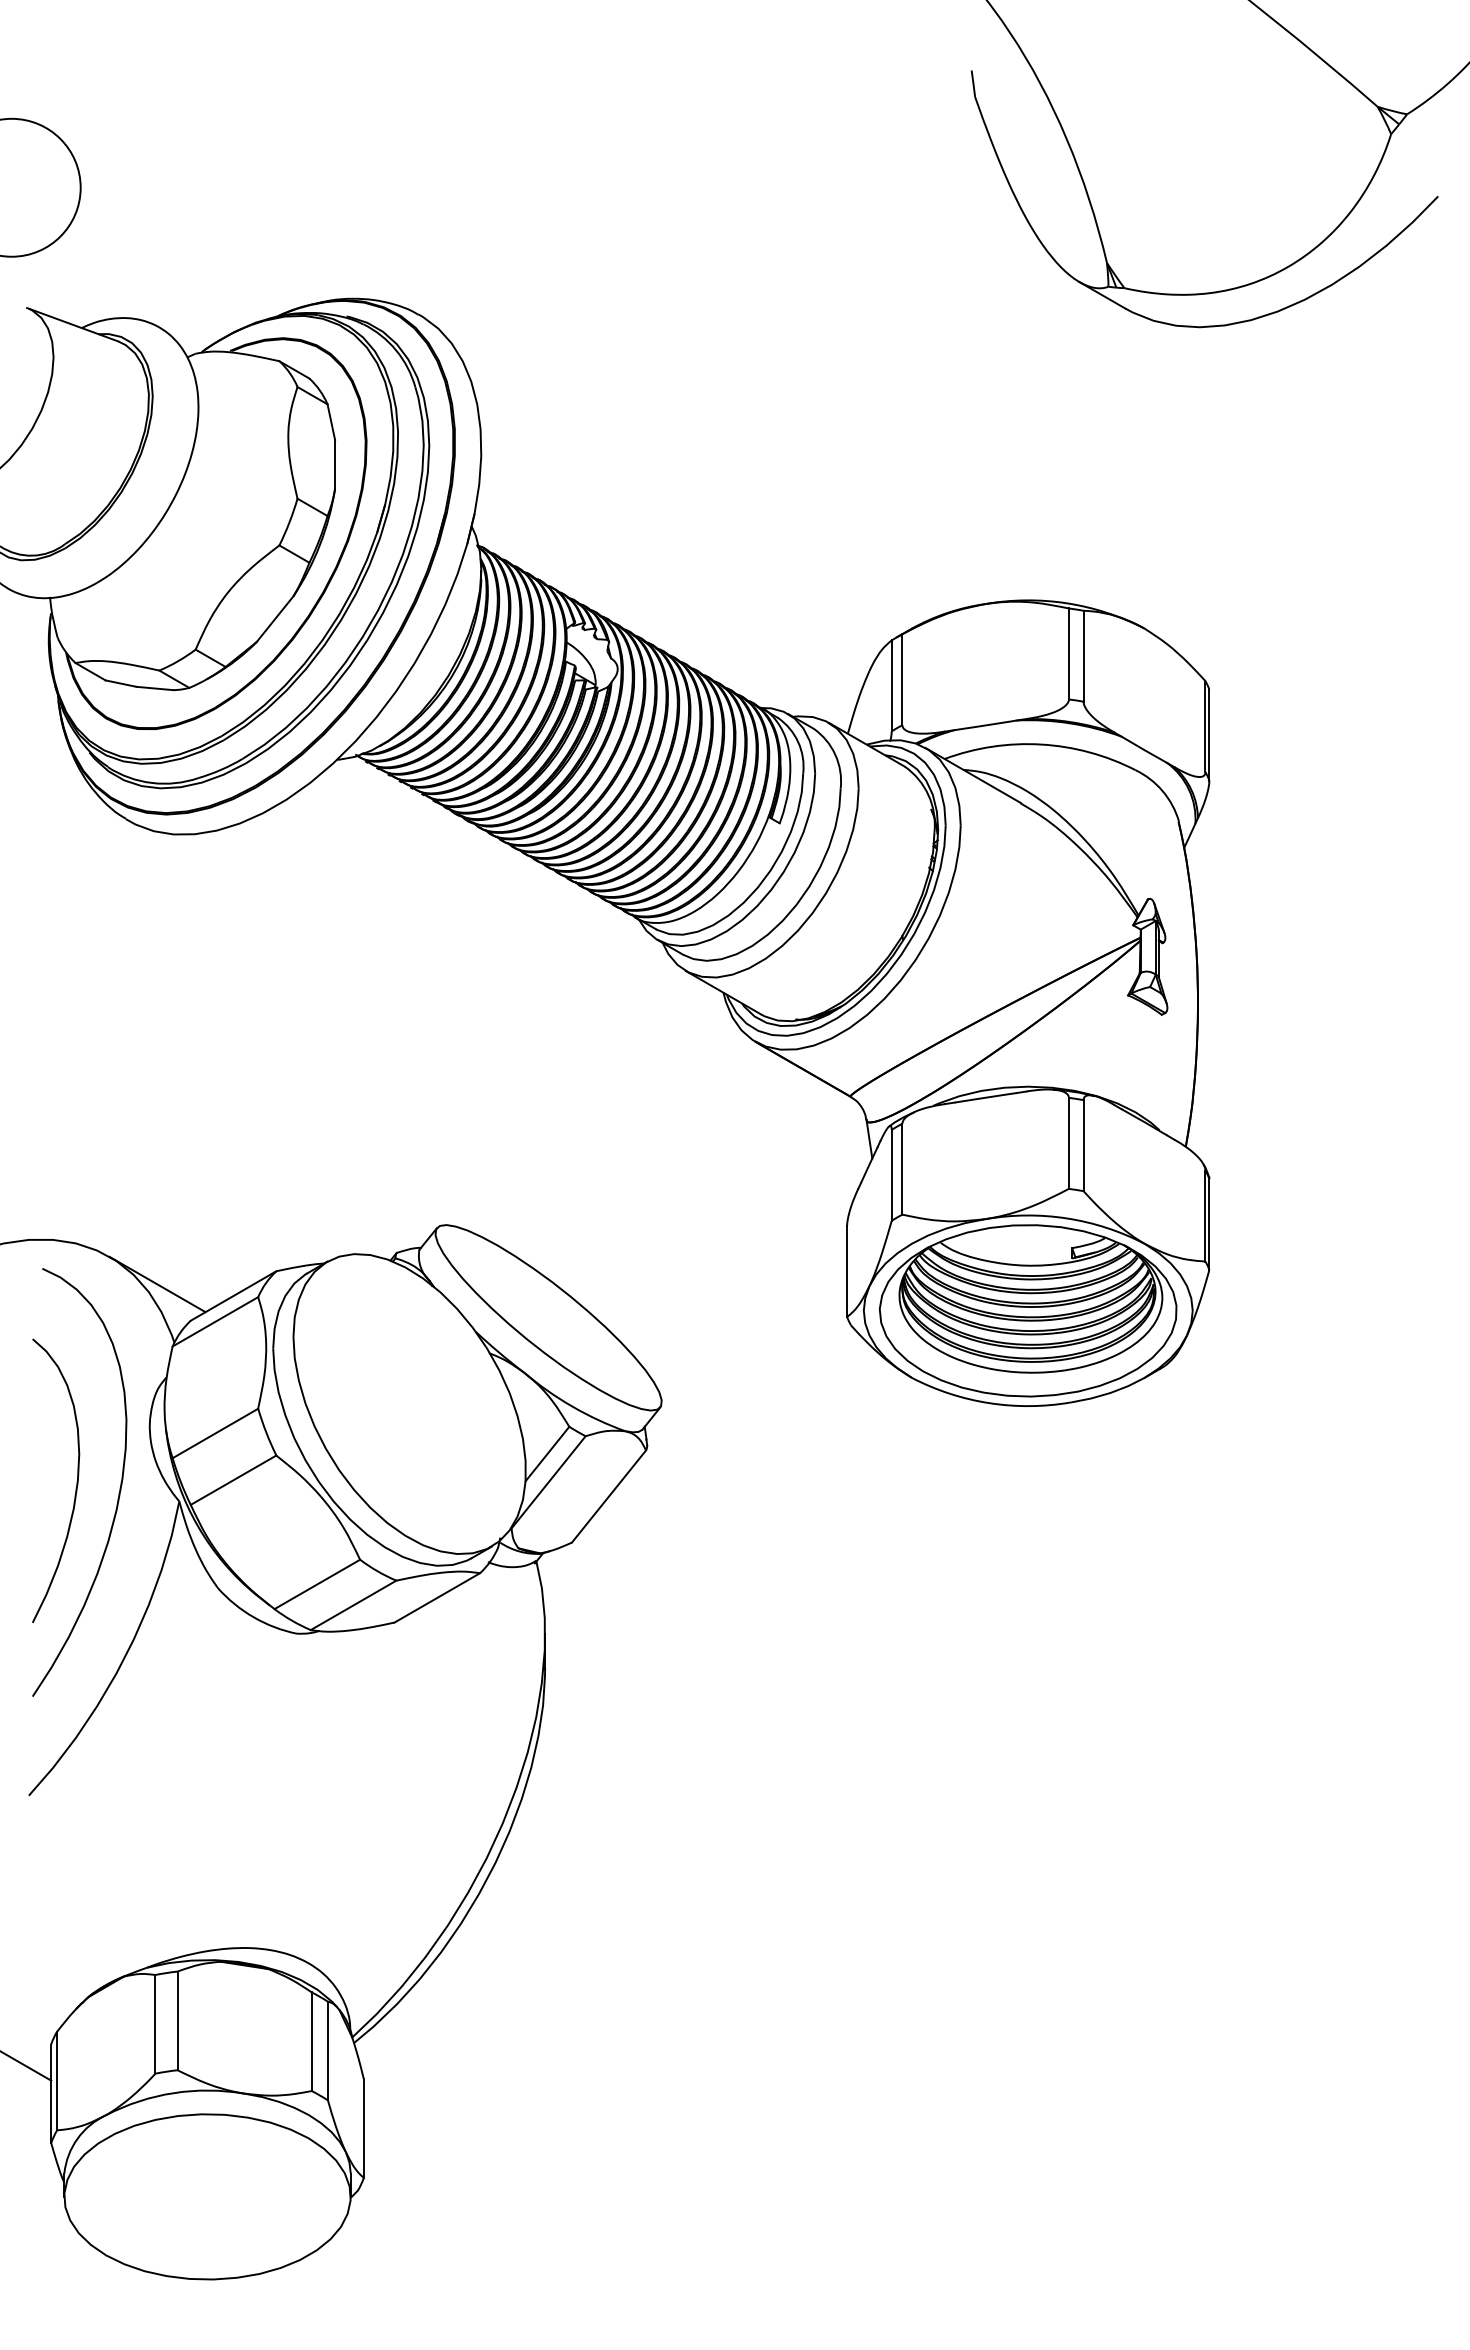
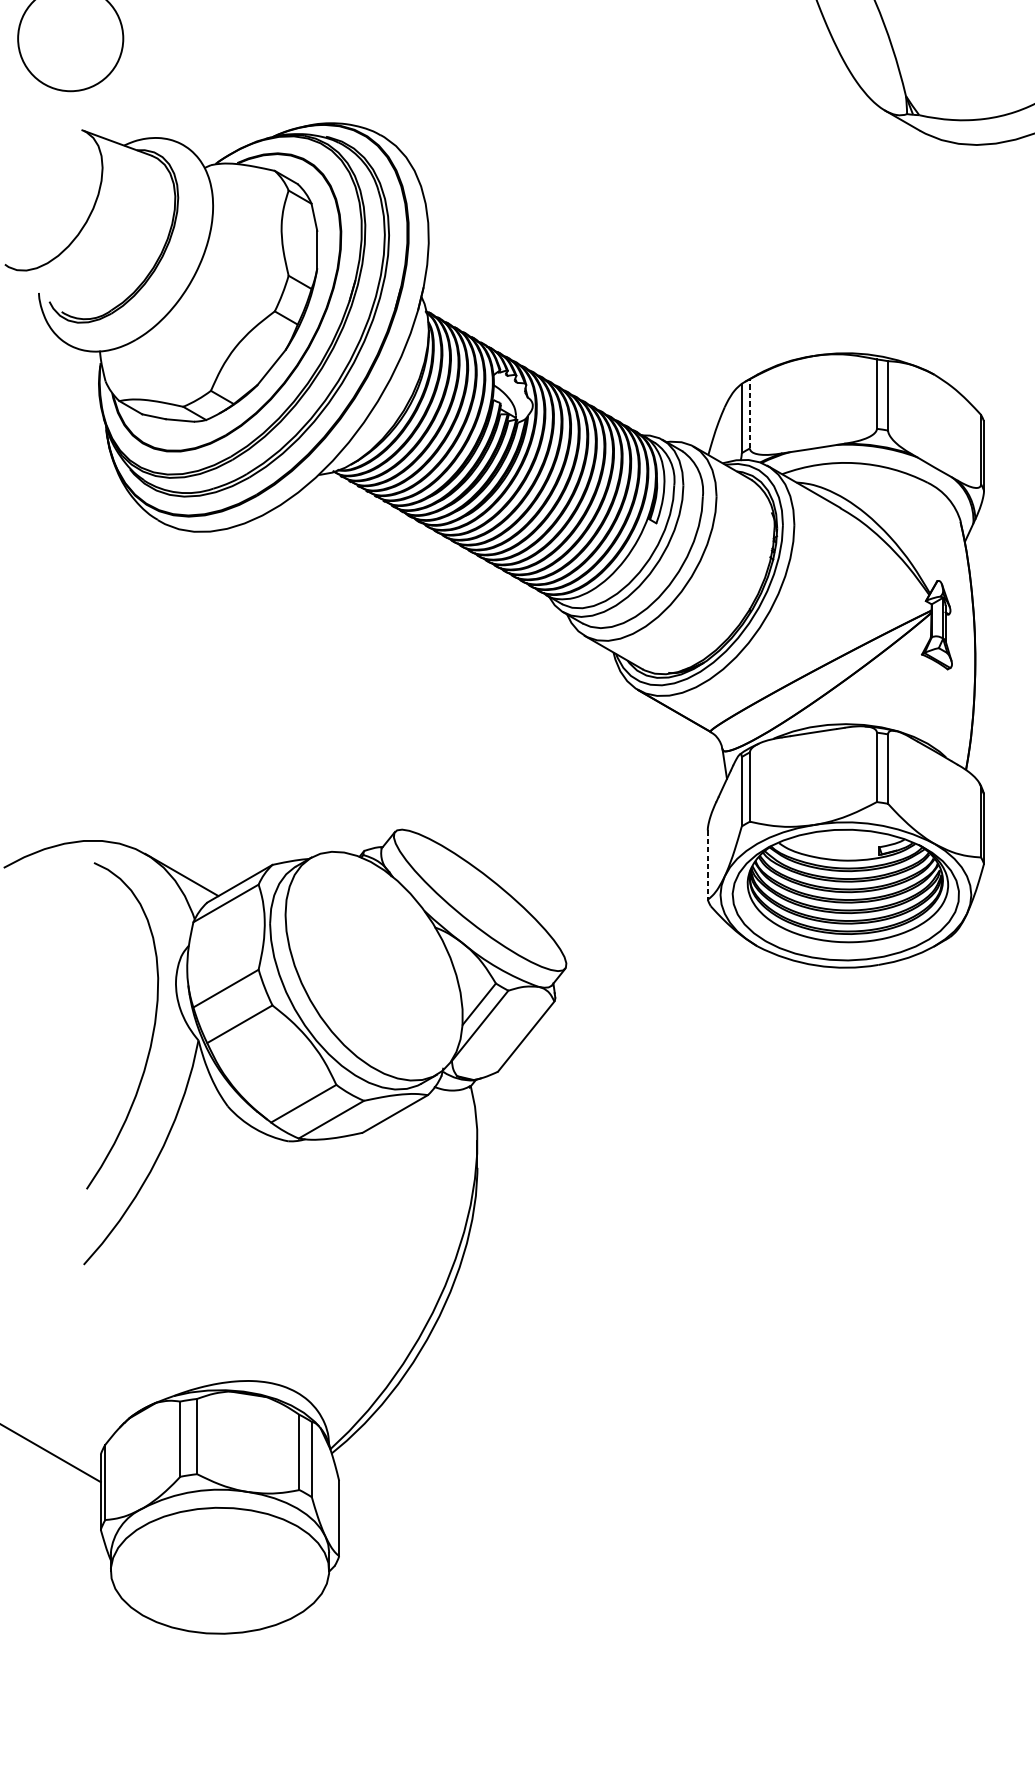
line: (902, 679) -> (750, 413), solid -> dashed
line: (847, 1271) -> (708, 865), solid -> dashed
curve: (76, 1481) -> (120, 1025), removed

